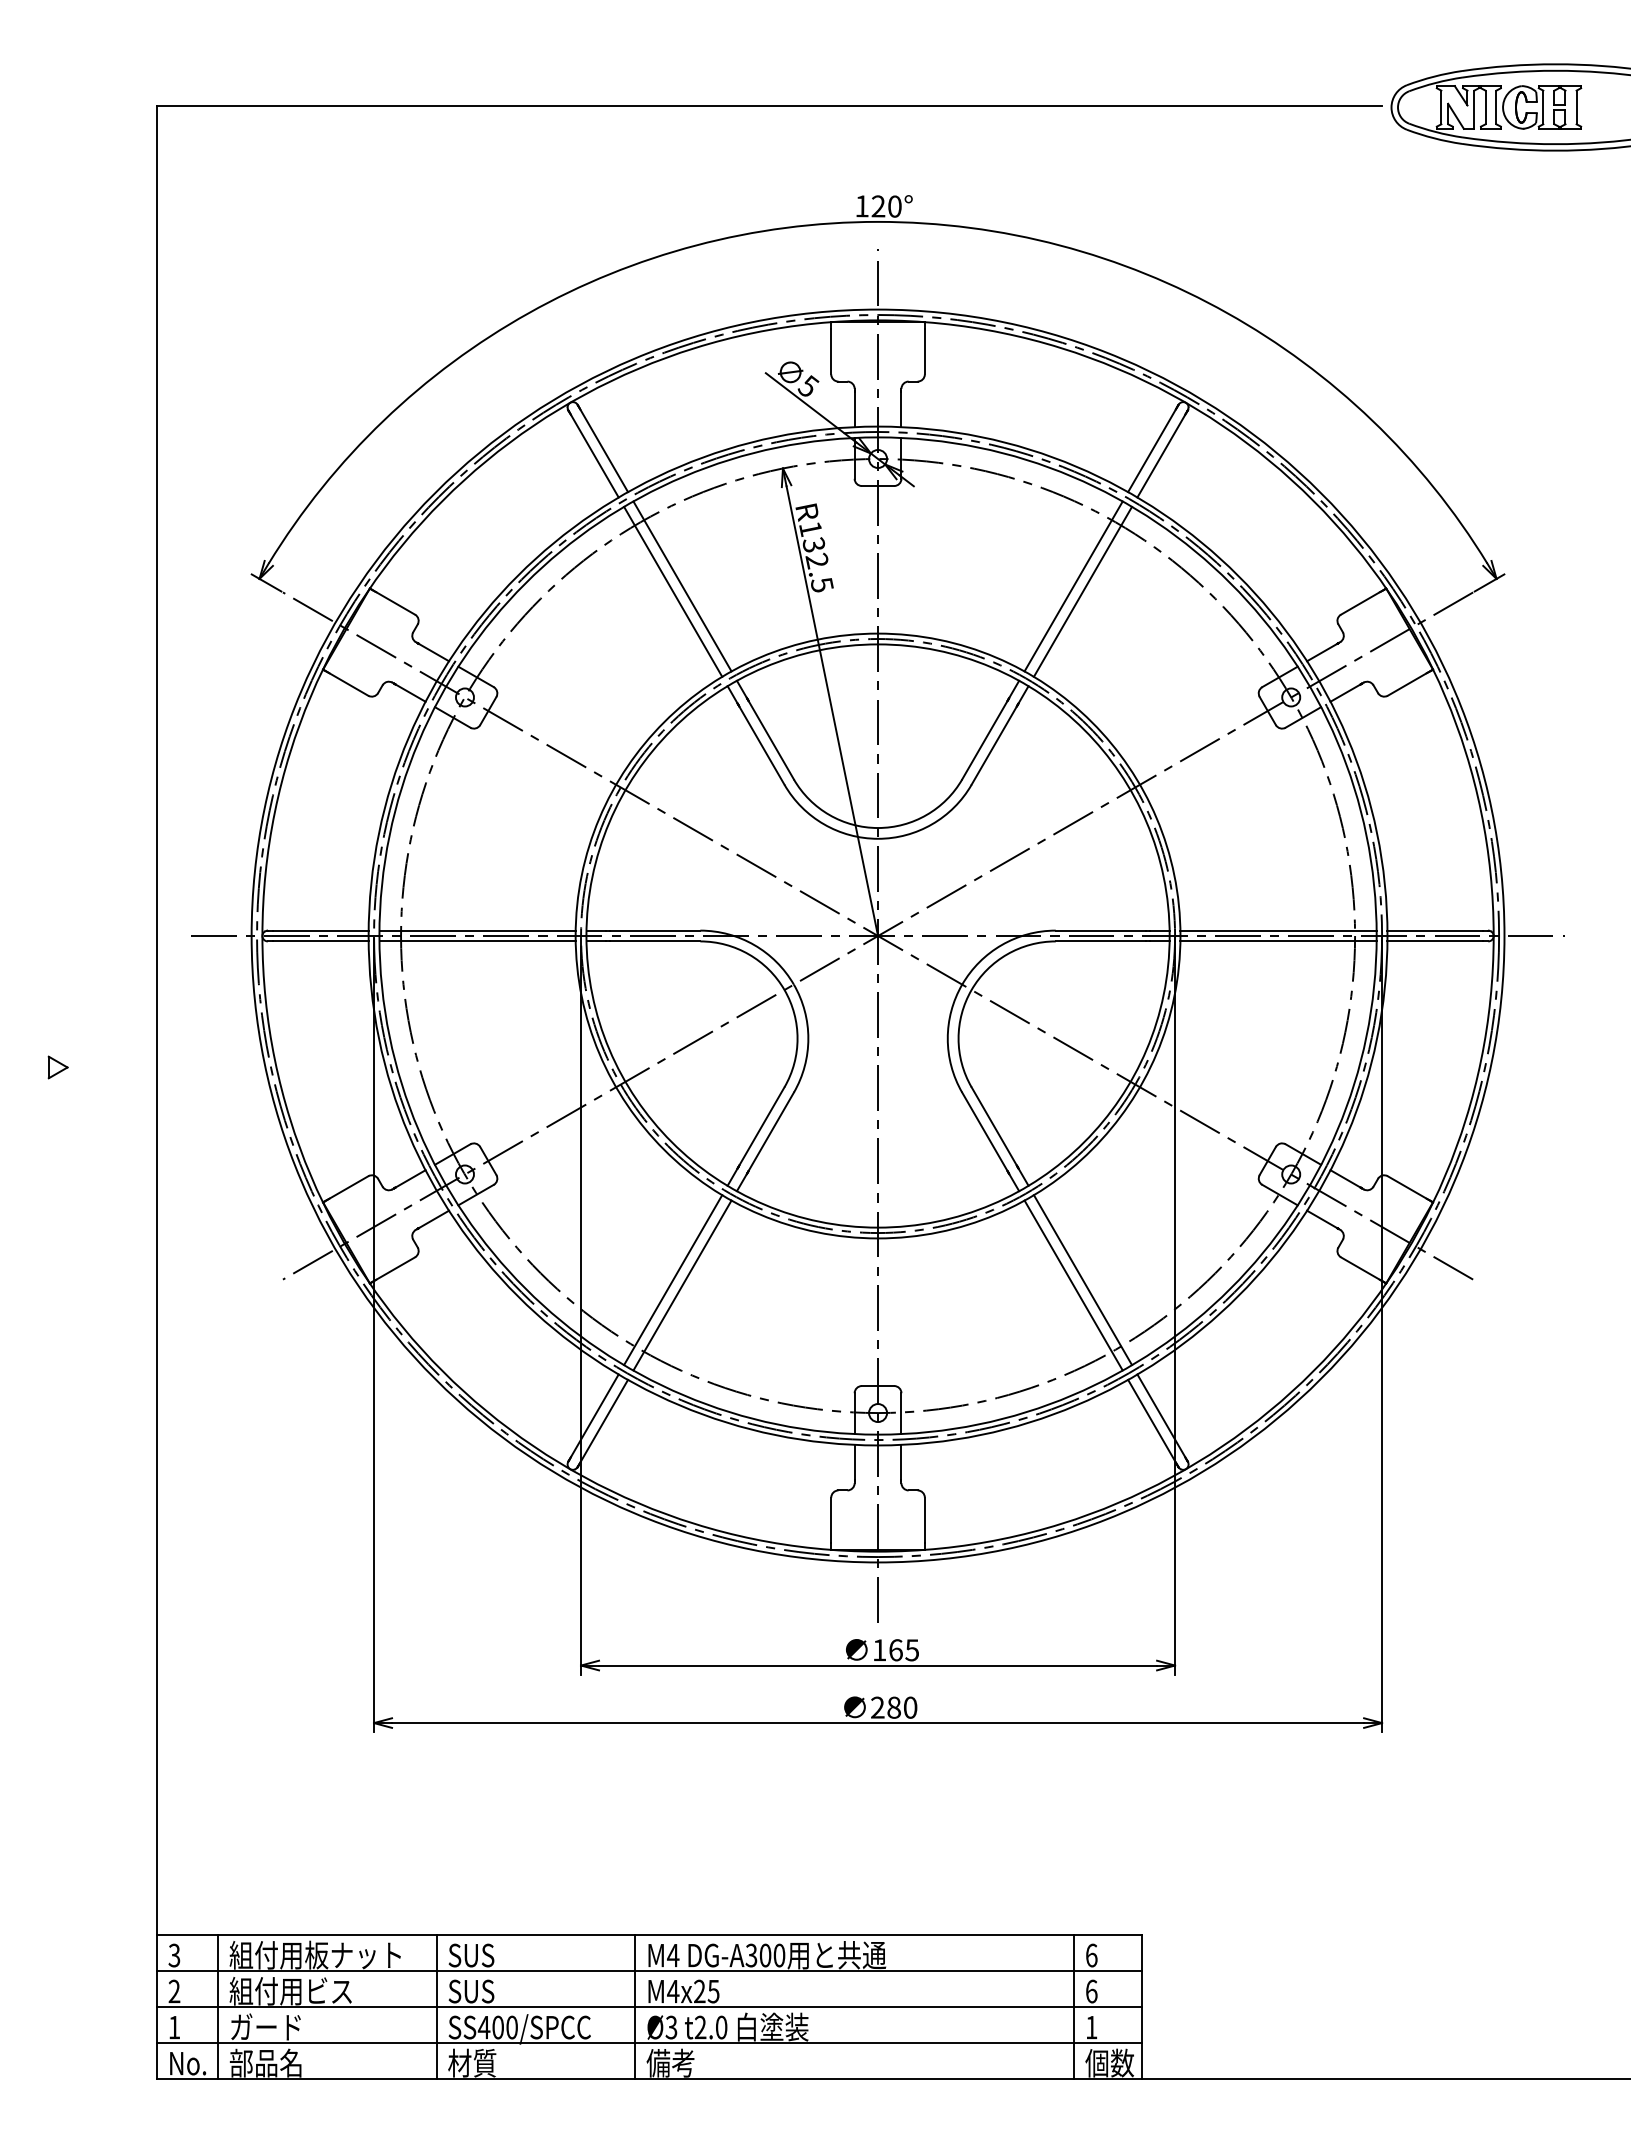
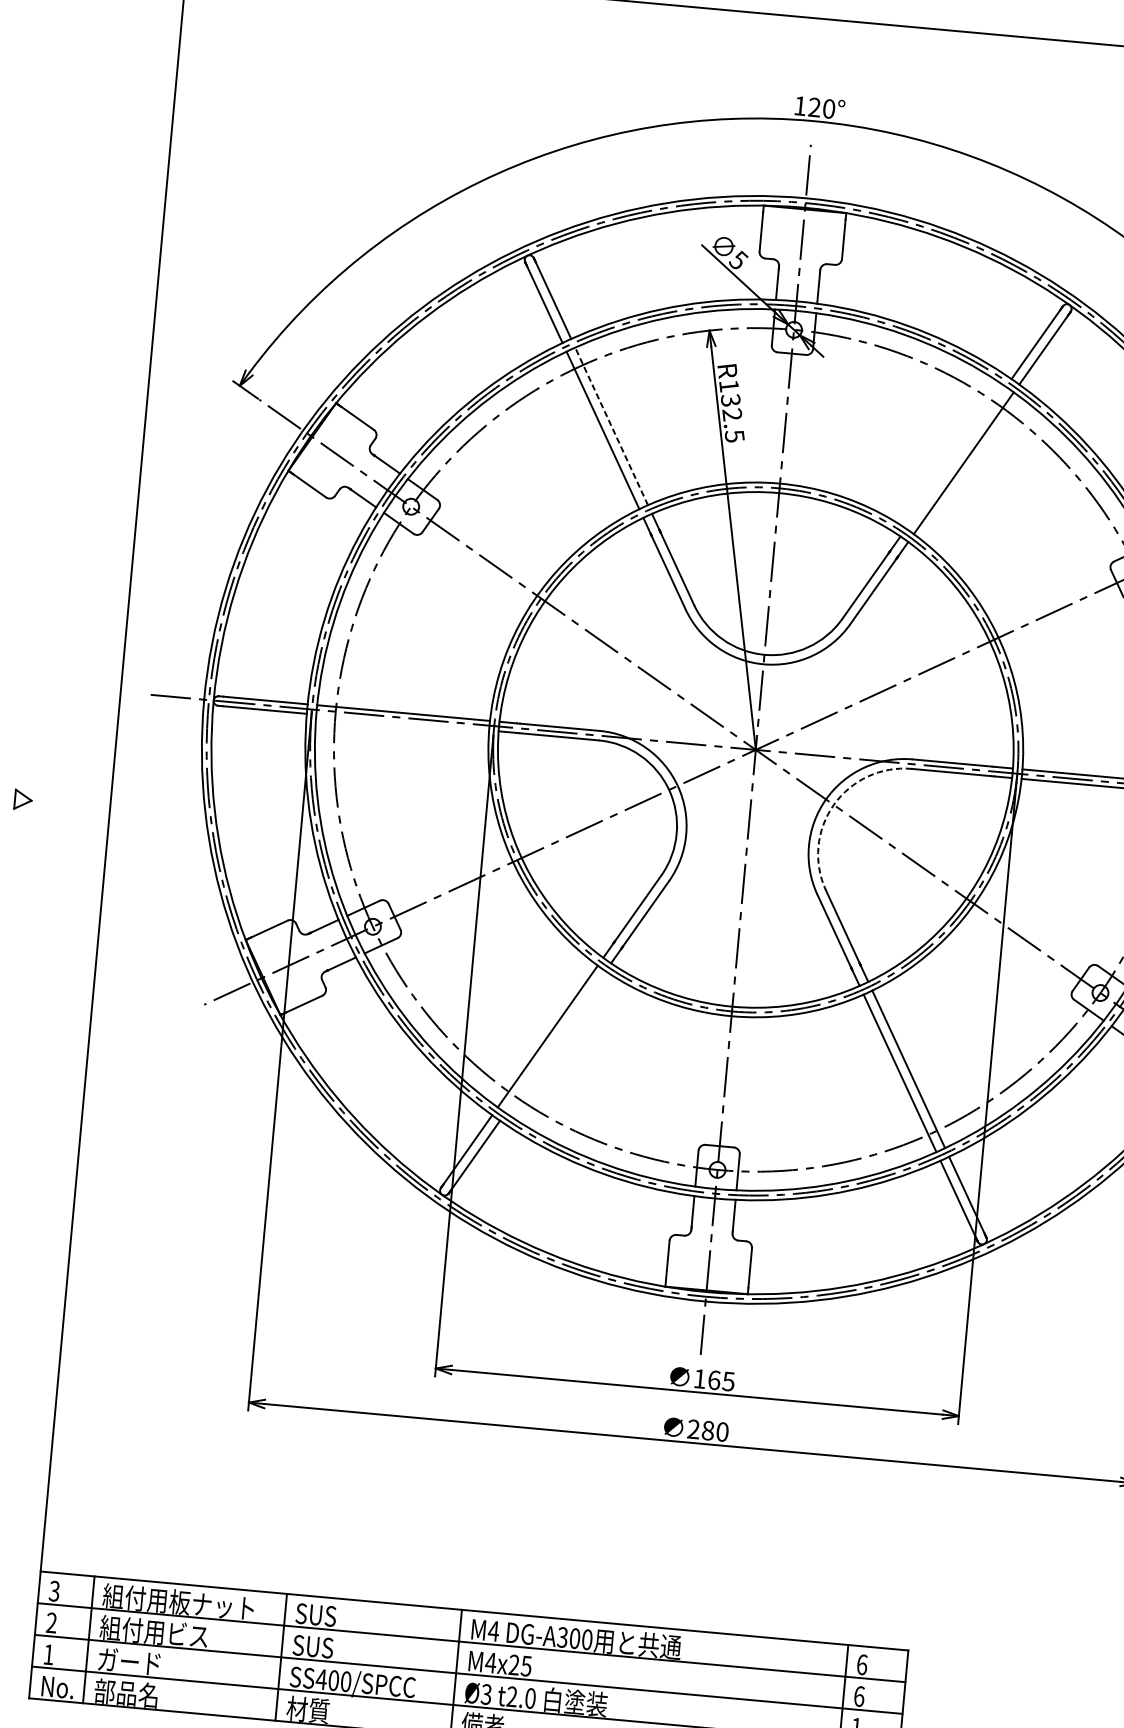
line: (682, 586) -> (611, 426), solid -> dashed
line: (1073, 586) -> (955, 457), removed
line: (477, 941) -> (402, 722), removed
arc: (971, 990) -> (833, 805), solid -> dashed
line: (682, 1285) -> (555, 1041), removed

